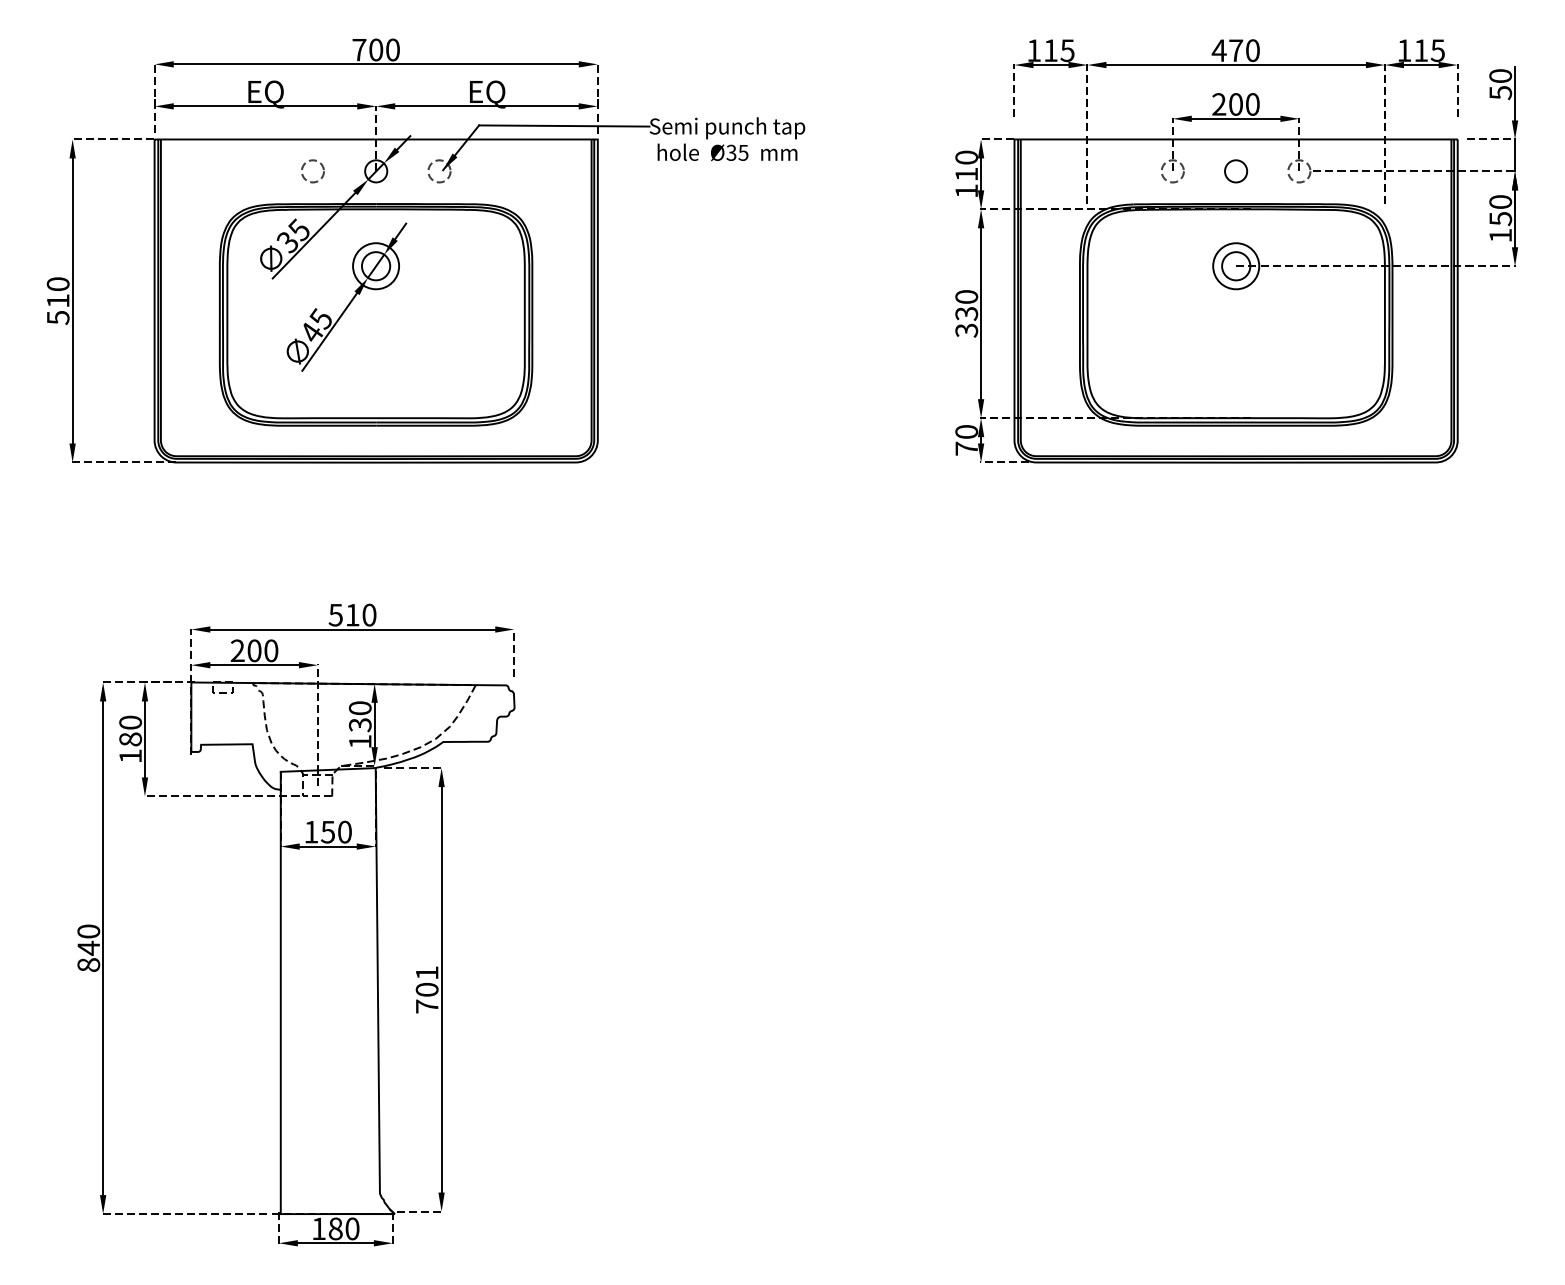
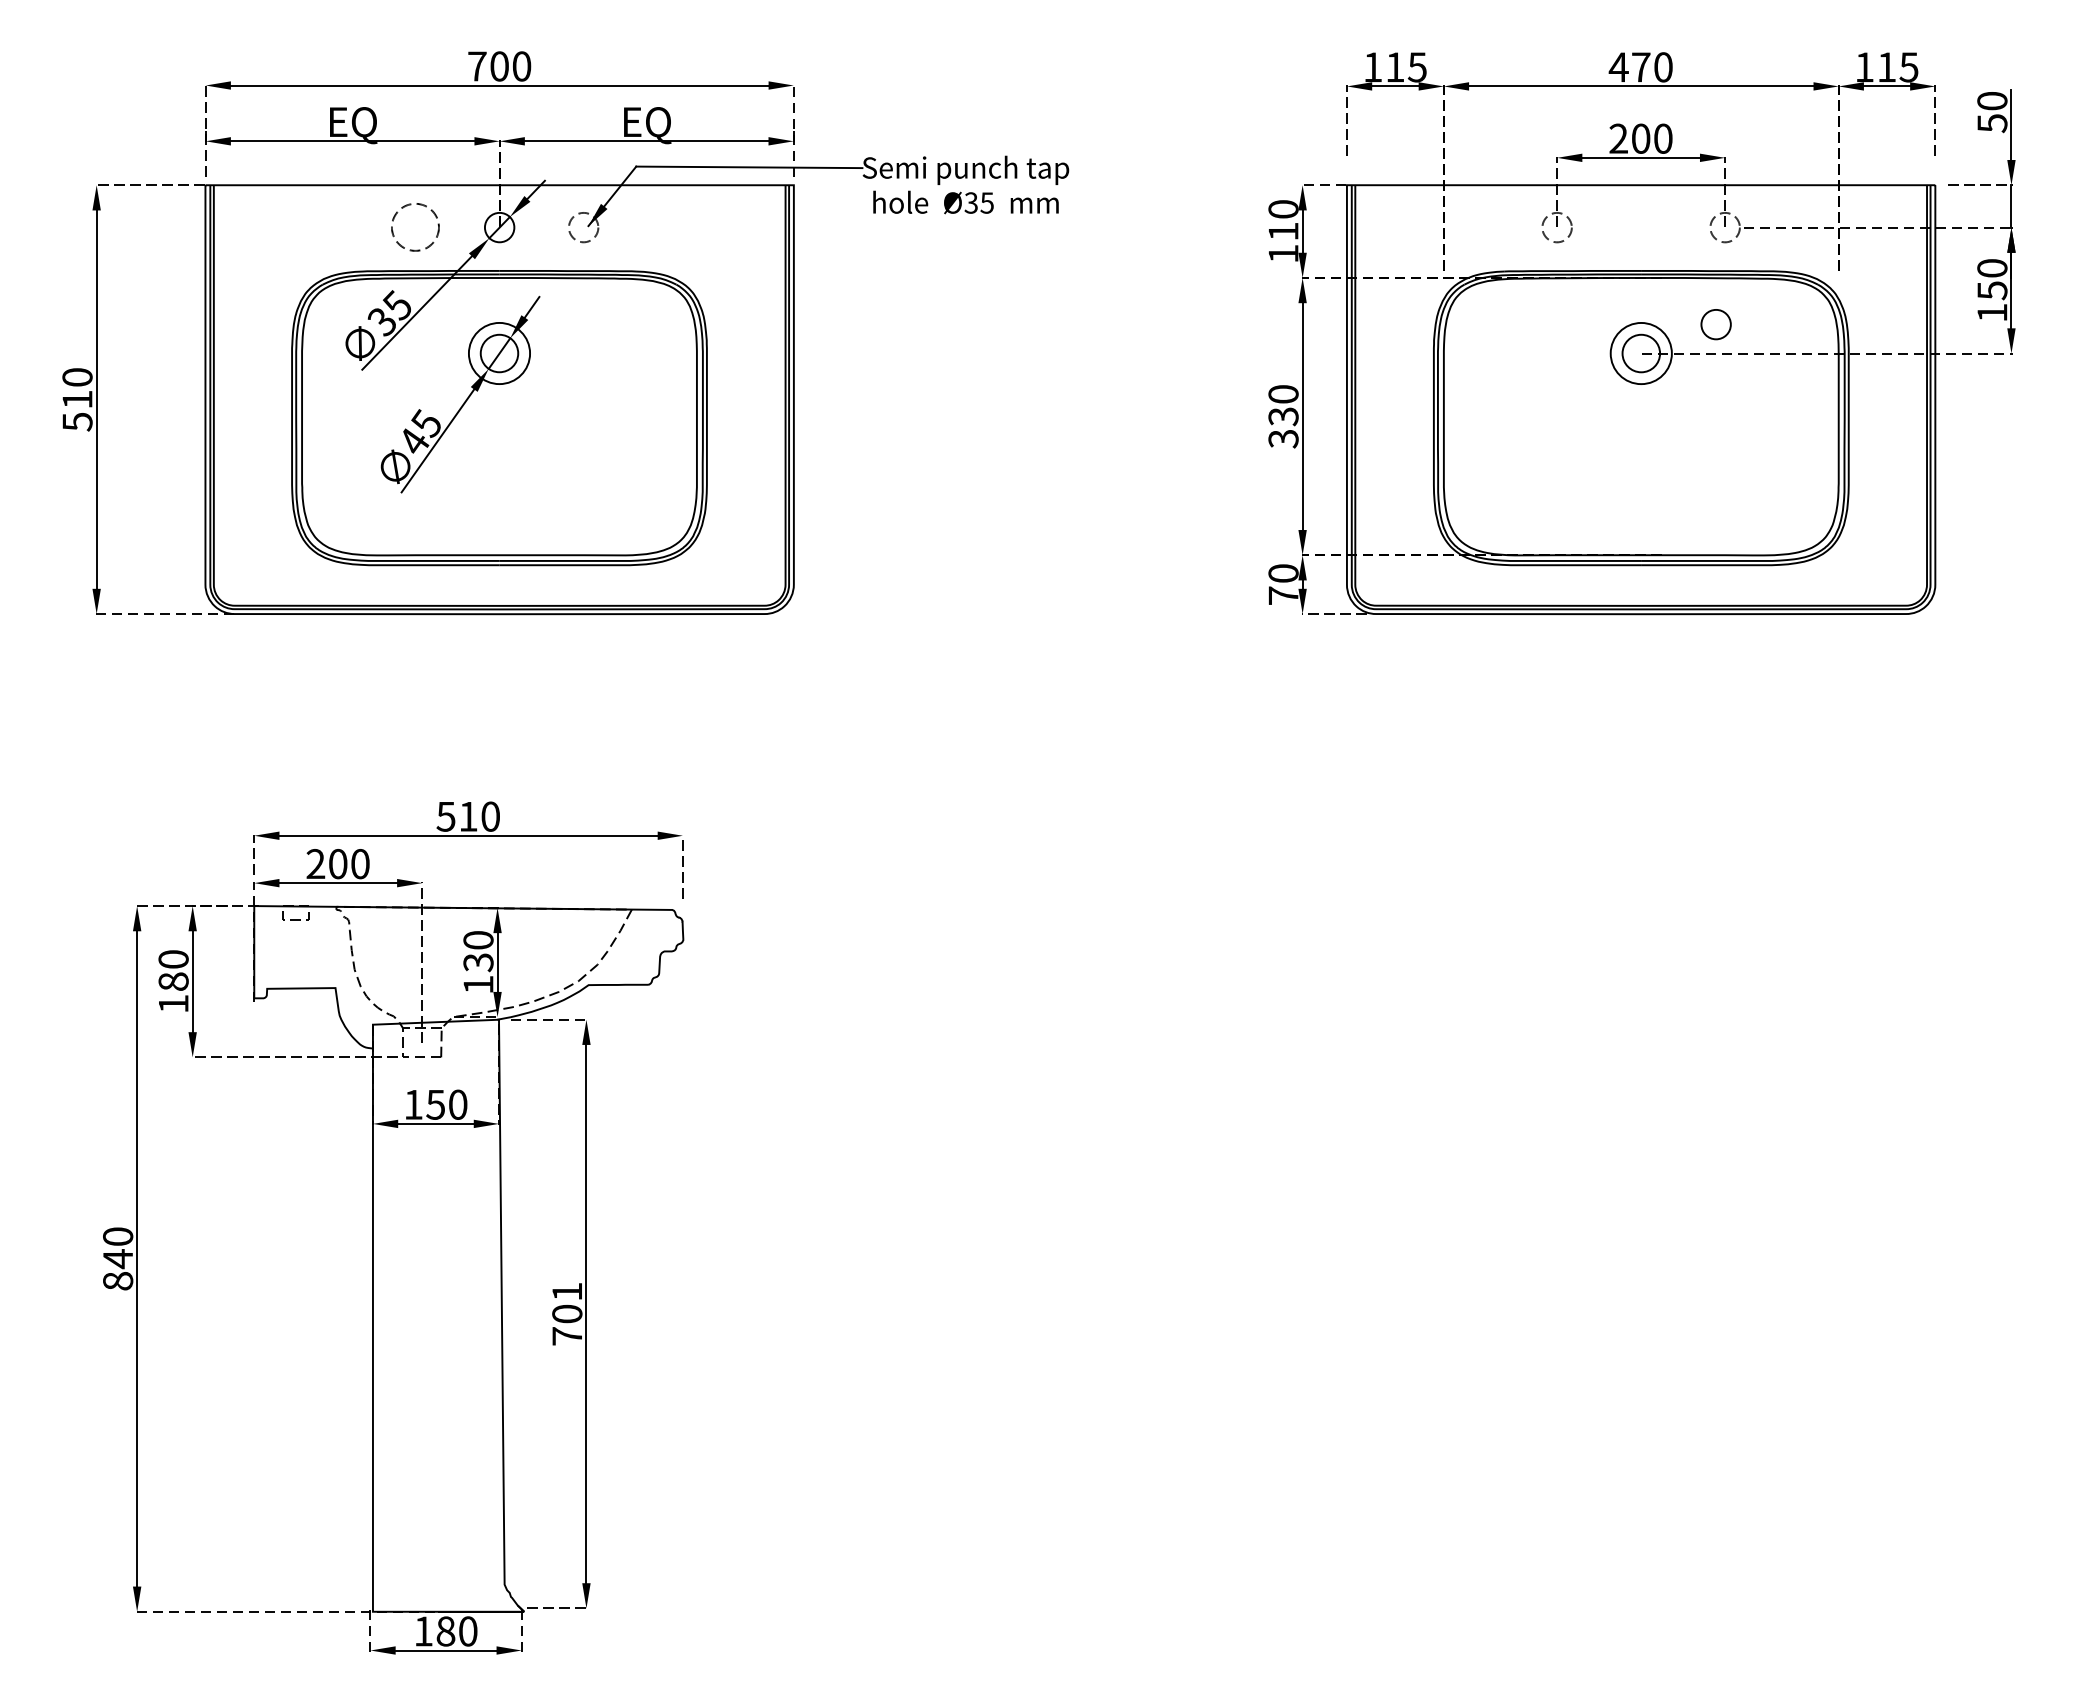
circle: (312, 171) -> (415, 227), size x1.6
circle: (1235, 171) -> (1715, 324), moved

